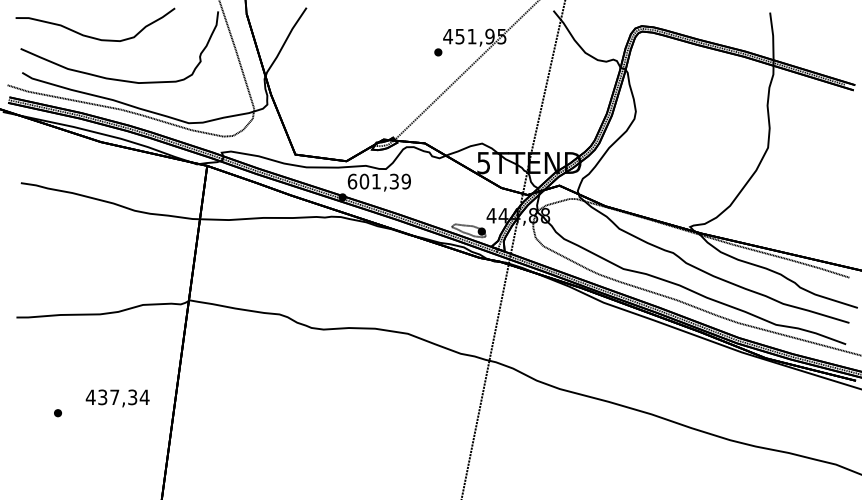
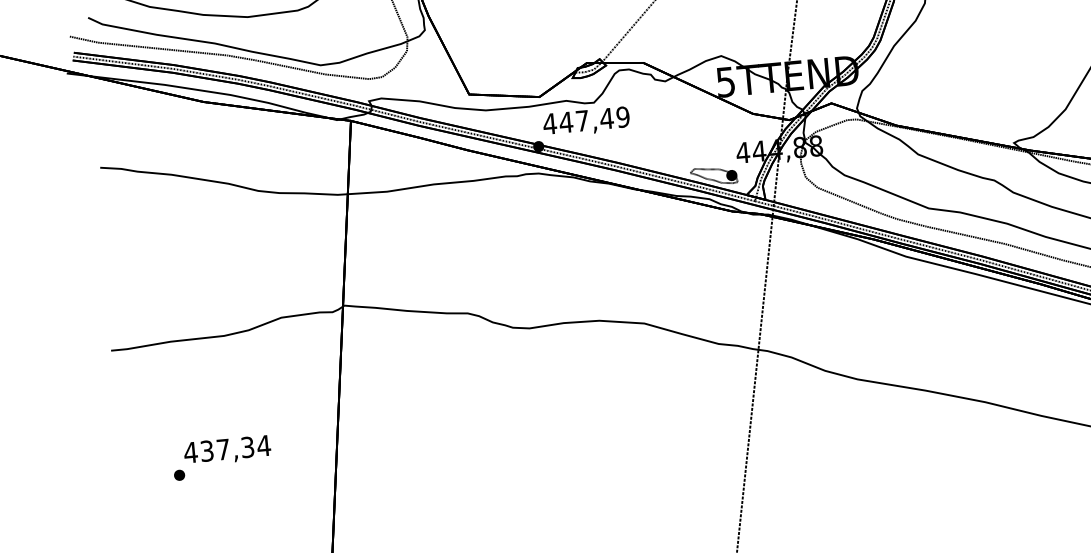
text: (373, 181) -> (578, 121), 601,39 -> 447,49
text: (117, 398) -> (227, 450), moved

